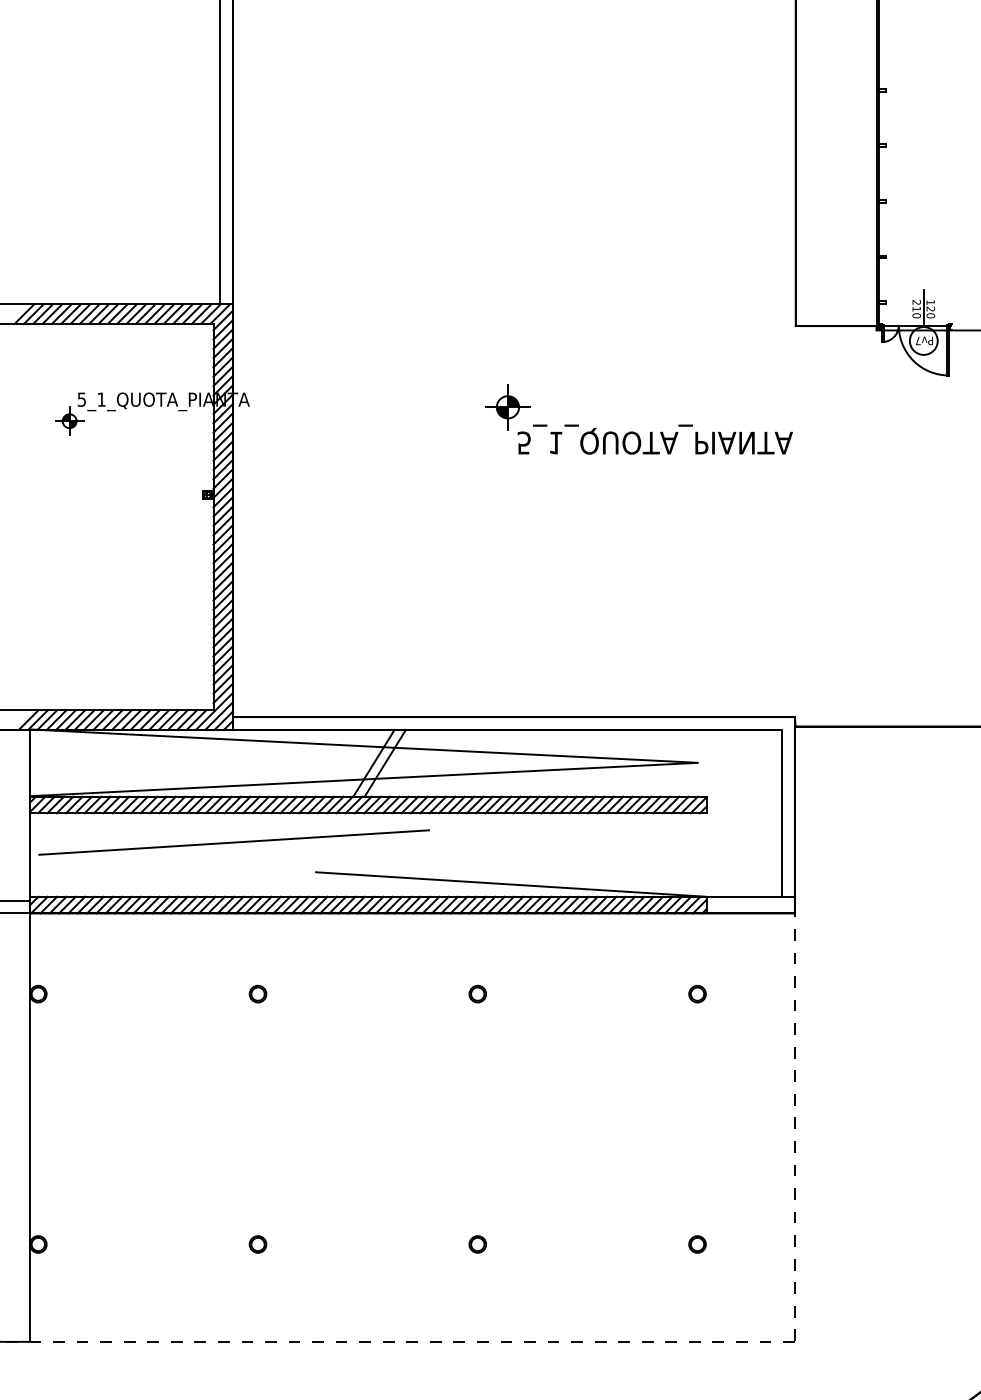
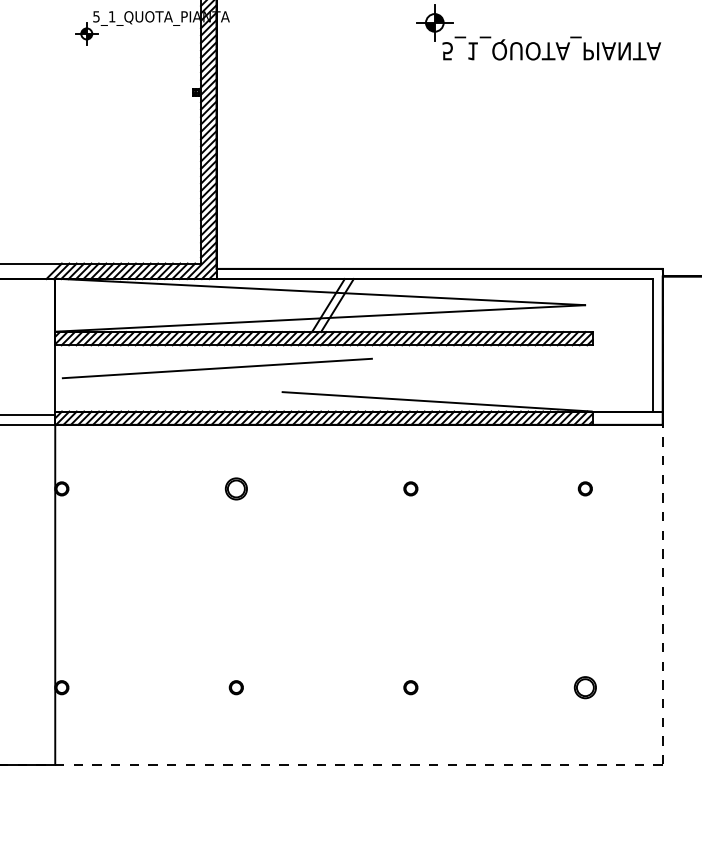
part: (257, 993) -> (235, 488), size x1.6
part: (697, 1244) -> (585, 687), size x1.6

